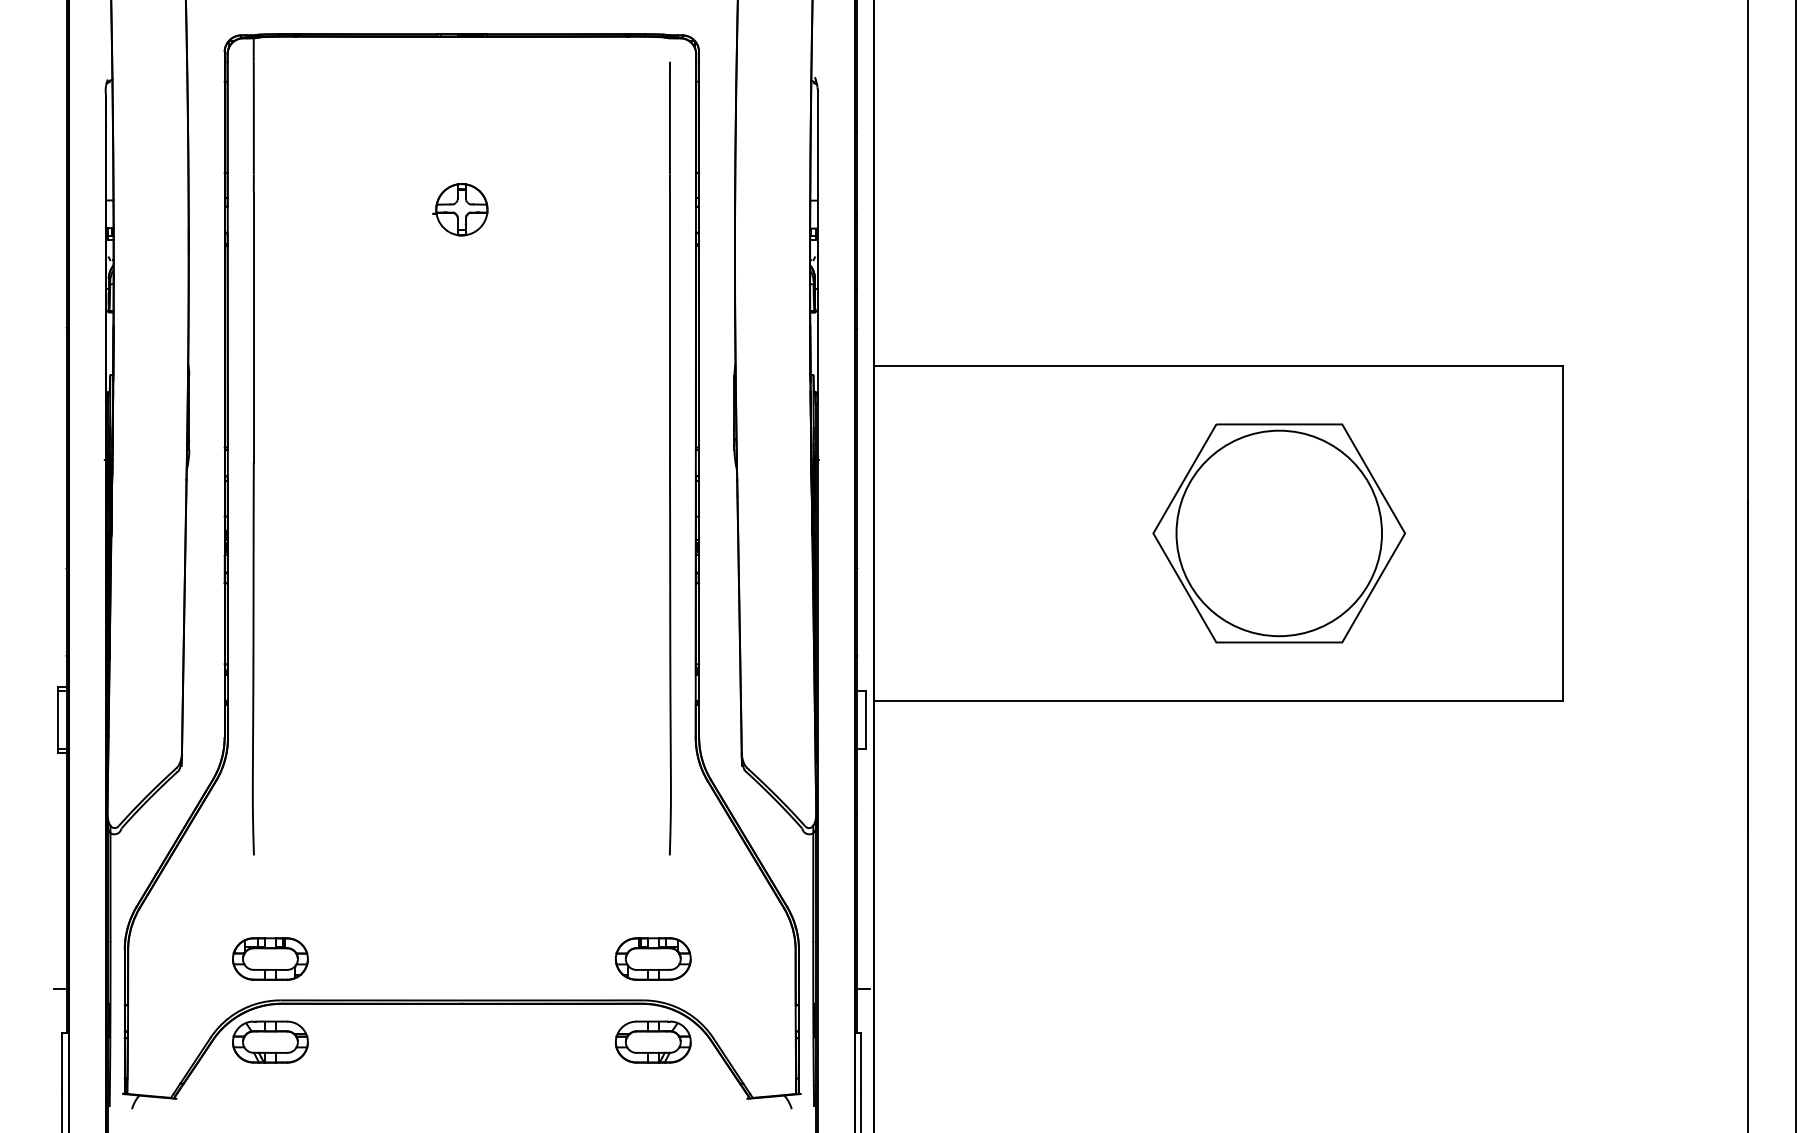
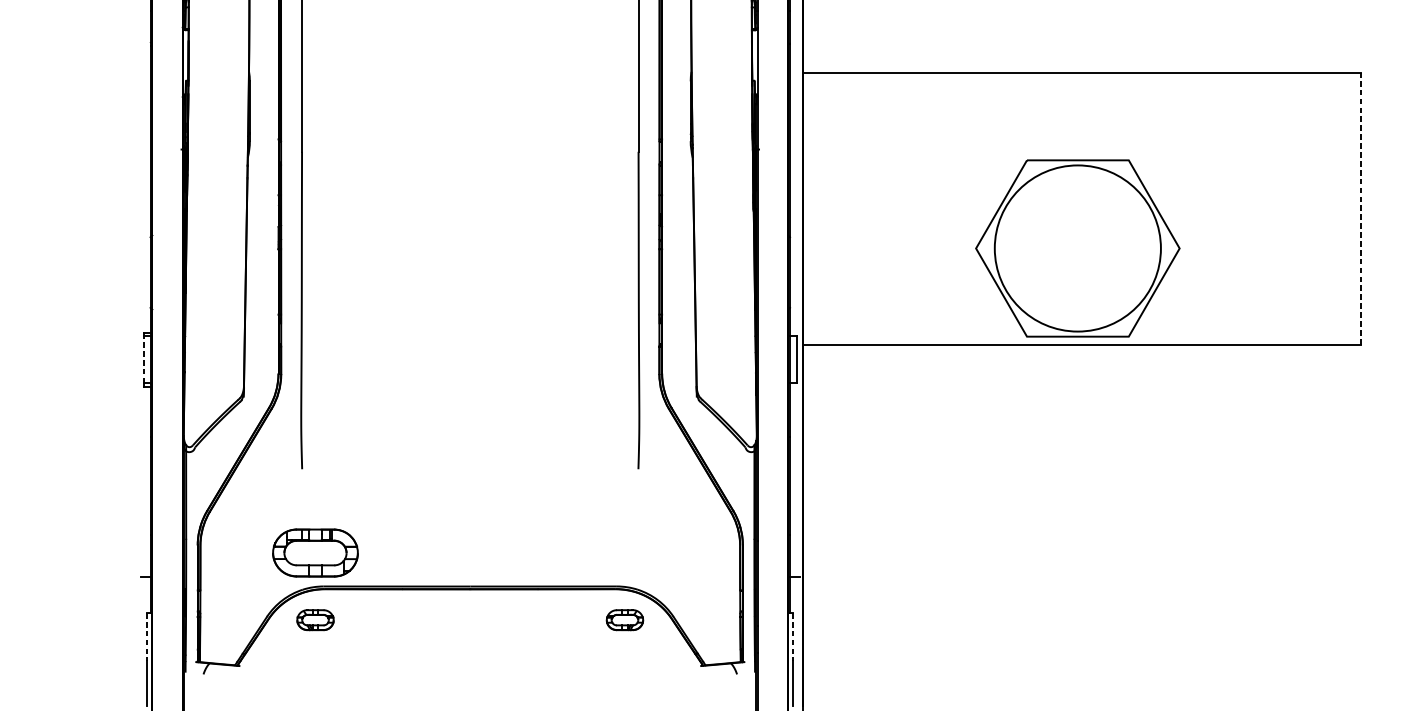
part: (1279, 533) -> (1078, 248), moved
line: (1563, 533) -> (1361, 208), solid -> dashed
line: (58, 719) -> (144, 359), solid -> dashed
part: (270, 958) -> (315, 552), size x1.4
part: (652, 958) -> (624, 552), removed
part: (270, 1041) -> (315, 619), size x0.6
part: (652, 1041) -> (624, 619), size x0.6
line: (62, 1062) -> (147, 636), solid -> dashed
line: (861, 1062) -> (793, 636), solid -> dashed

